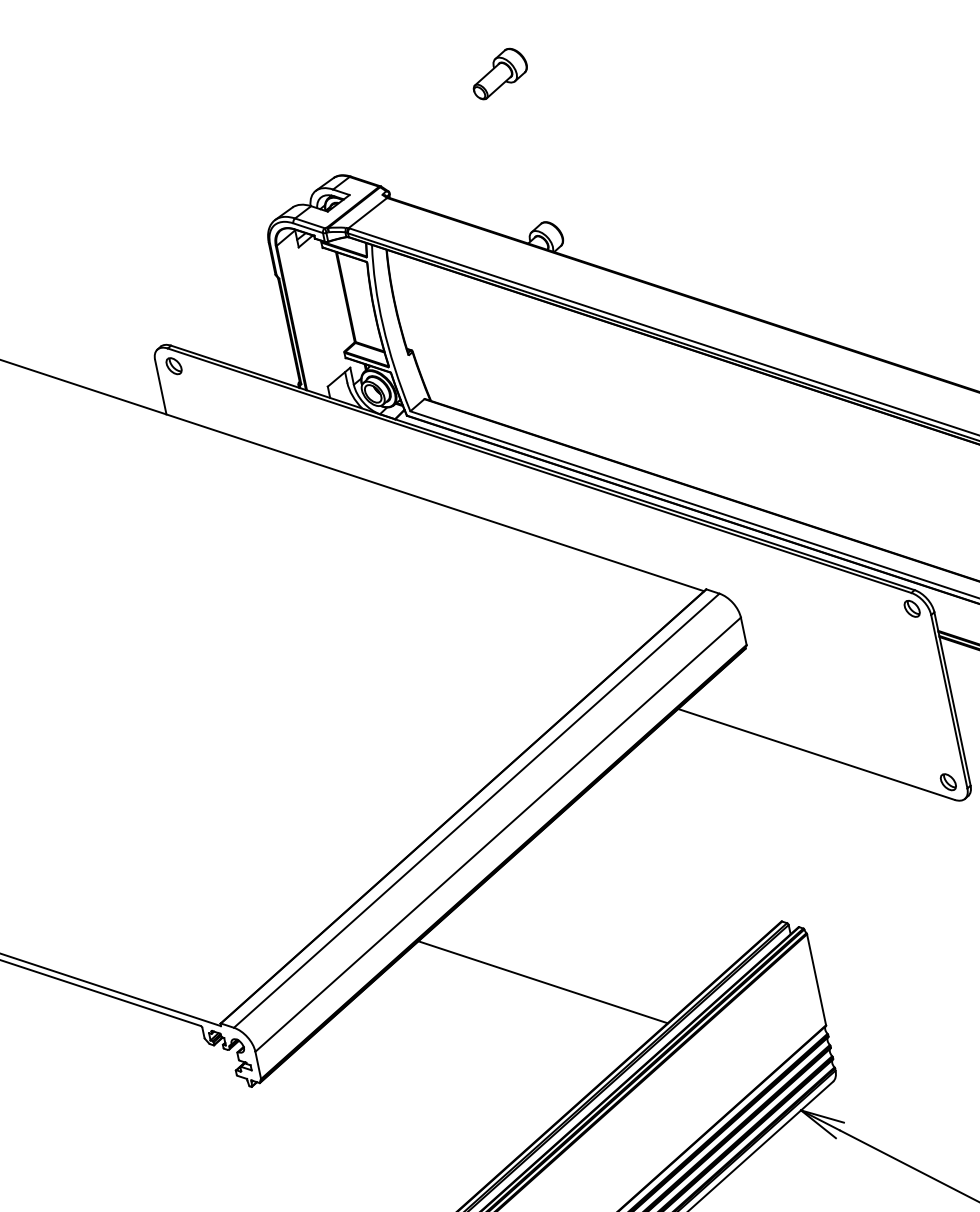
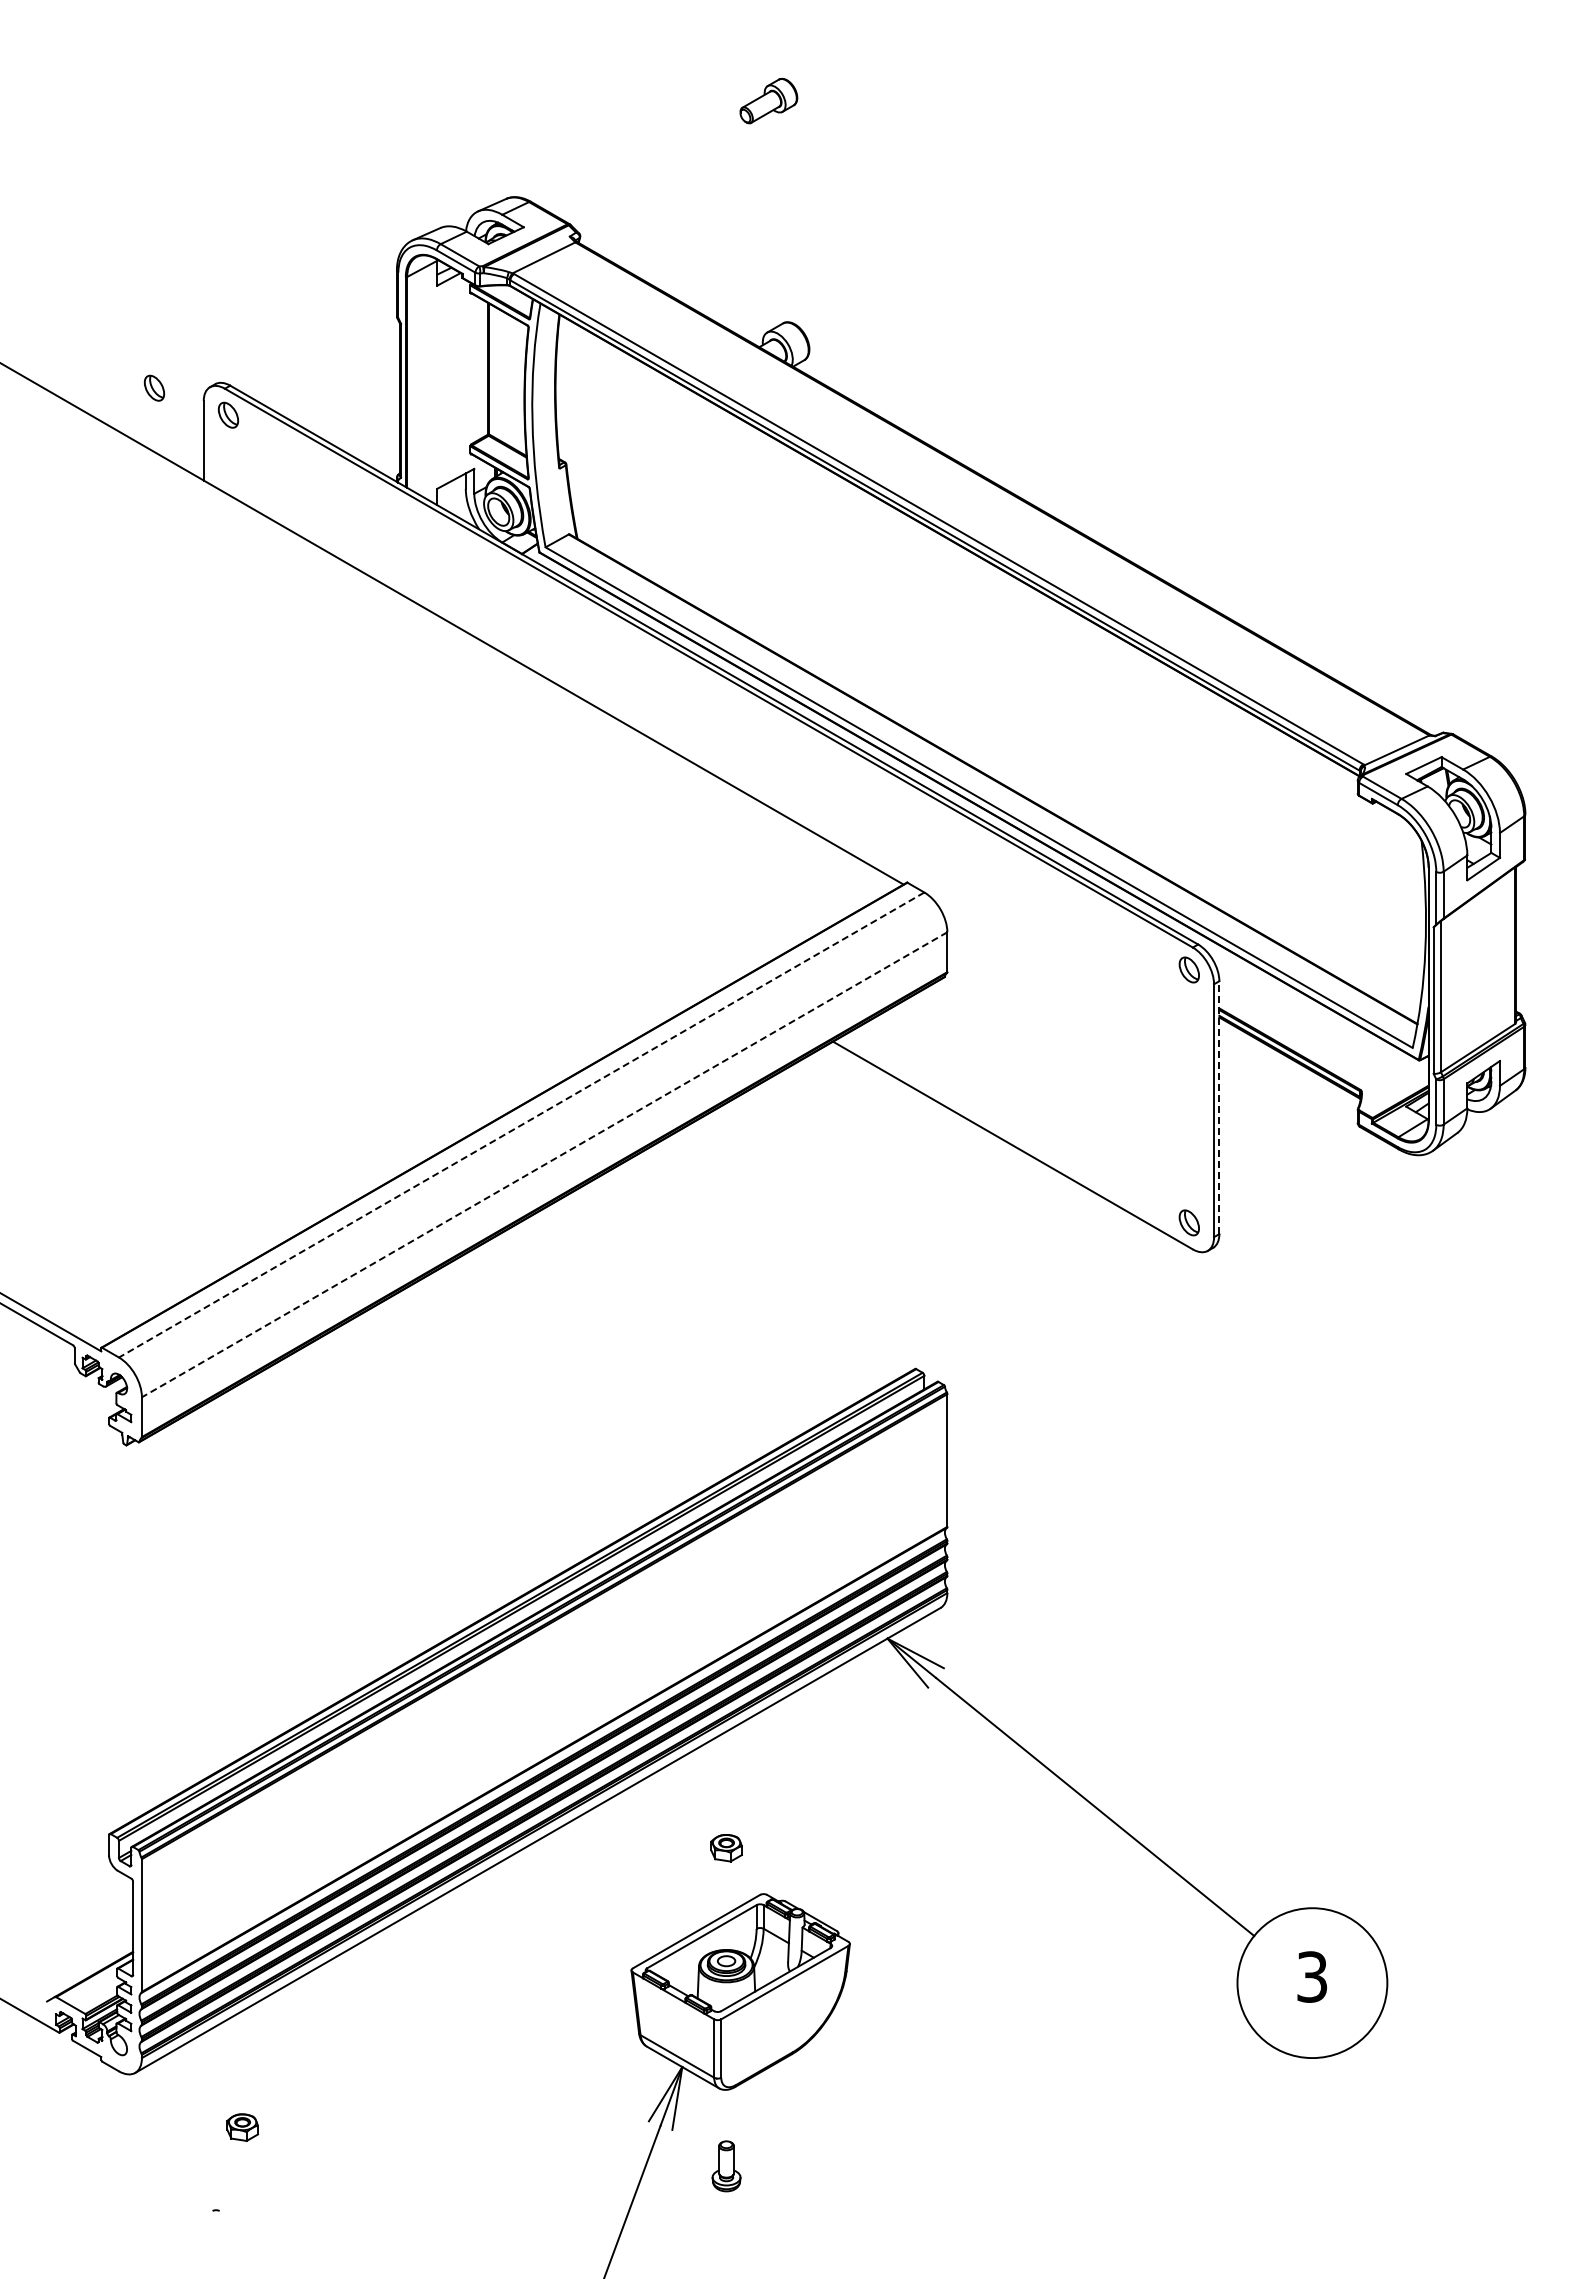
part: (499, 73) -> (768, 100), size x0.7
part: (119, 357) -> (154, 387), added
line: (952, 698) -> (1219, 1107), solid -> dashed
line: (476, 811) -> (521, 1125), solid -> dashed
line: (498, 835) -> (544, 1165), solid -> dashed
line: (543, 981) -> (564, 1383), removed

